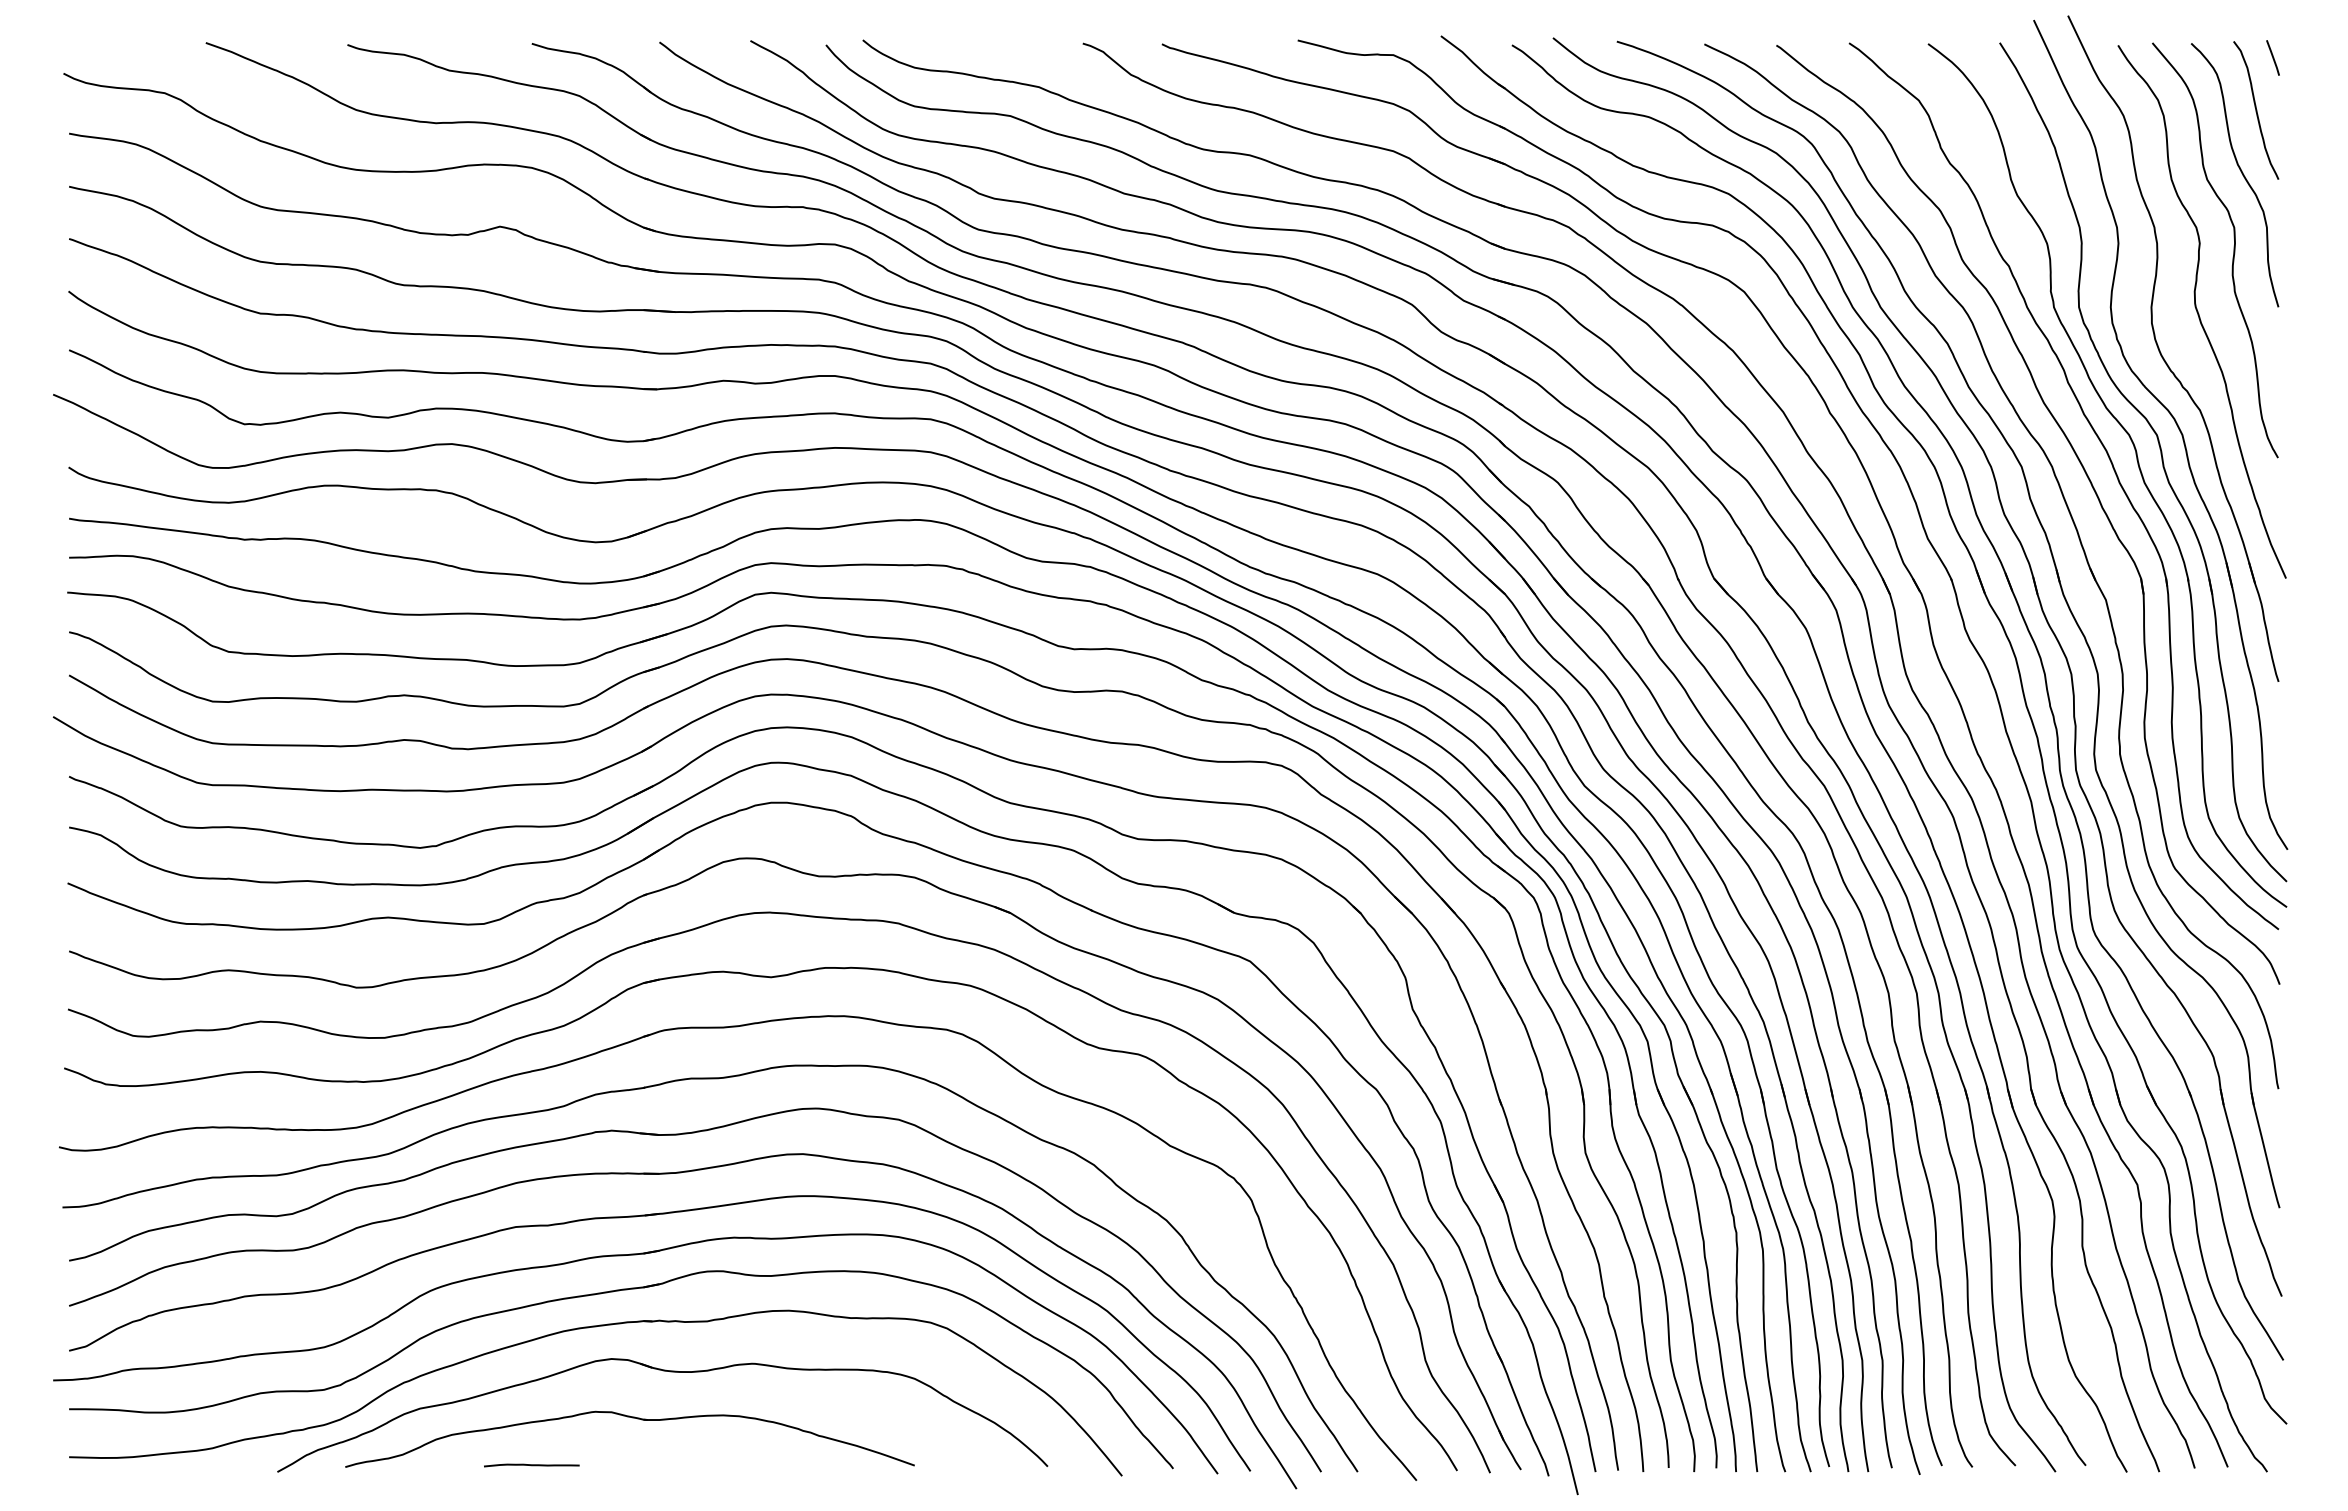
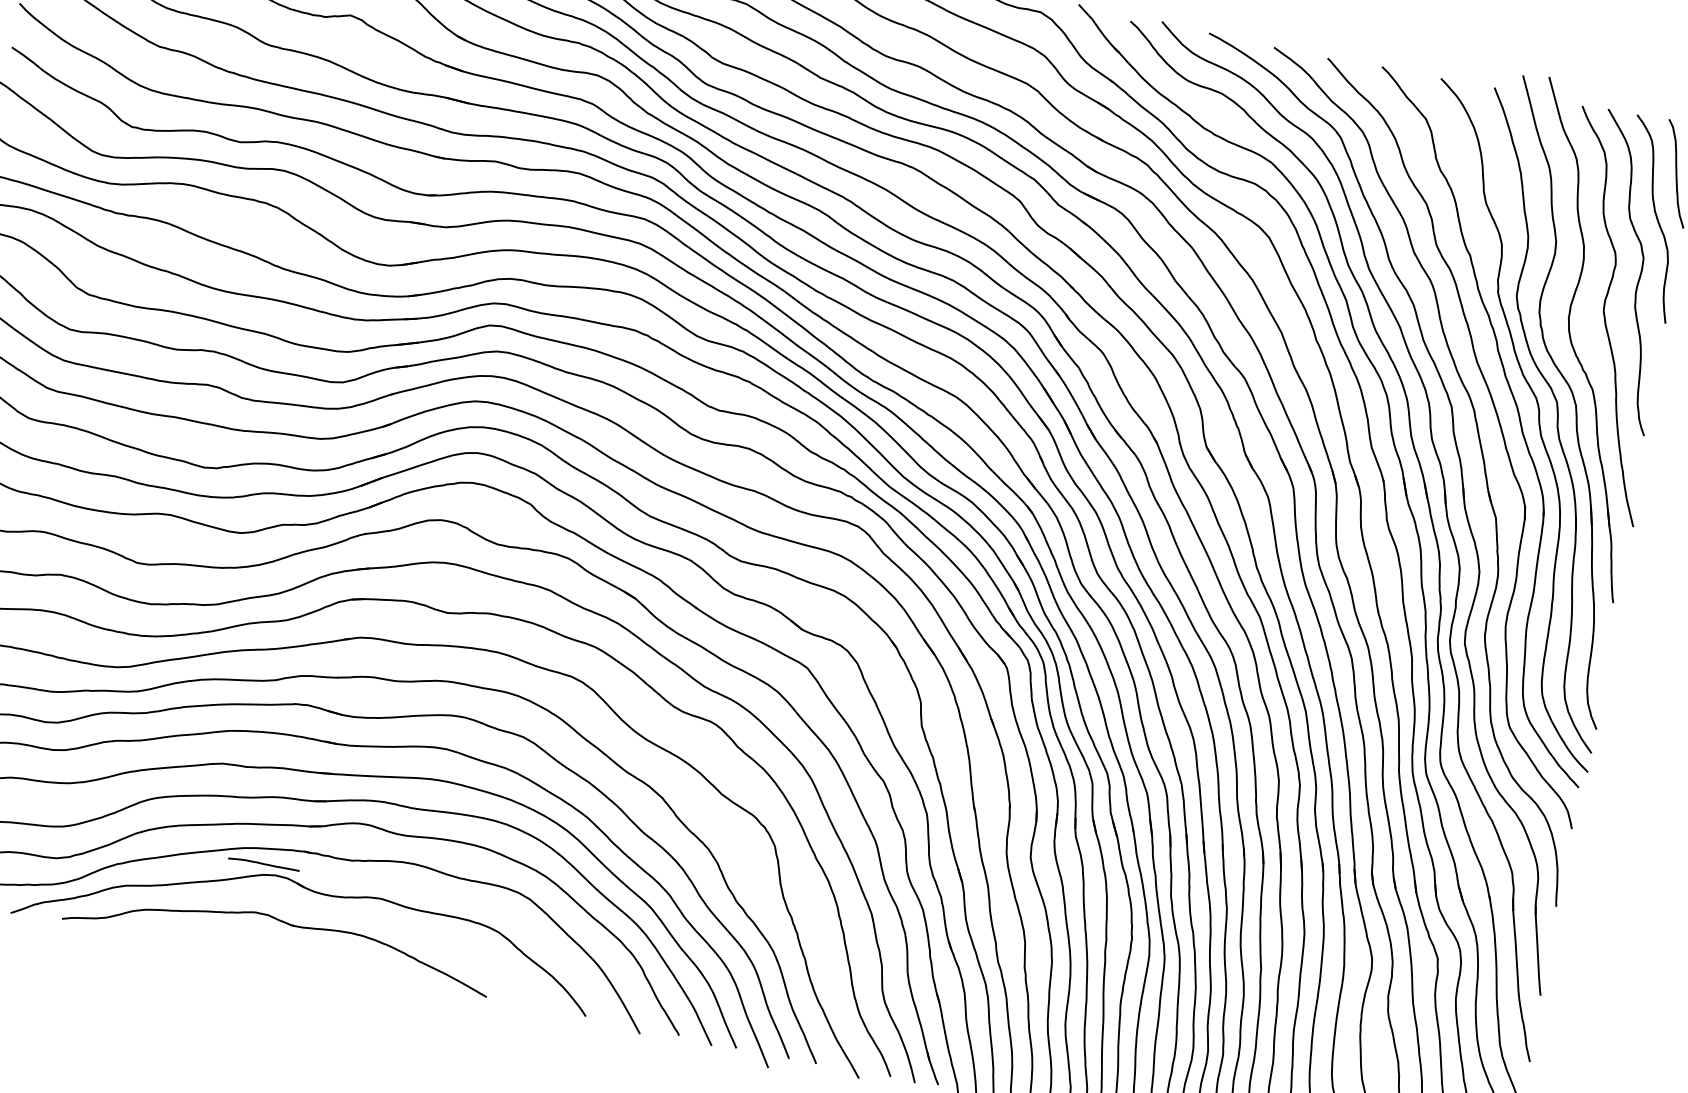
curve: (531, 1465) -> (263, 864), moved

